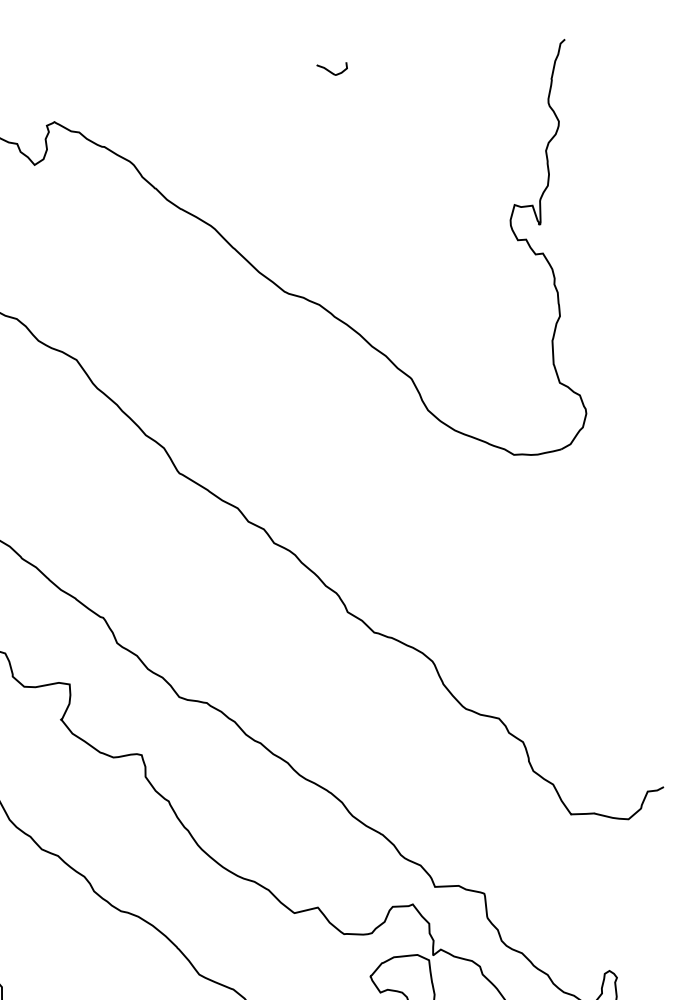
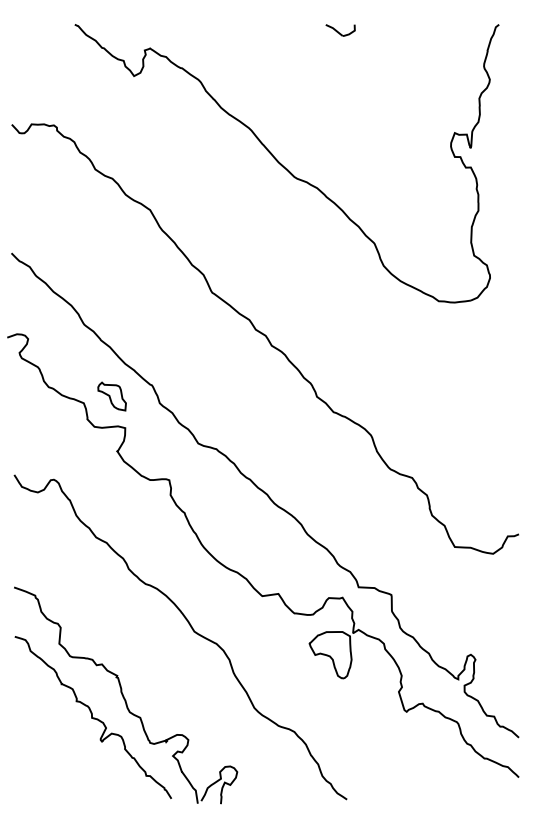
part: (332, 69) -> (340, 30), size x1.43
part: (45, 639) -> (111, 396), added

